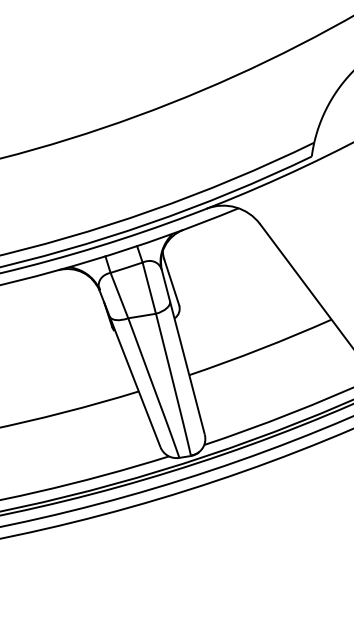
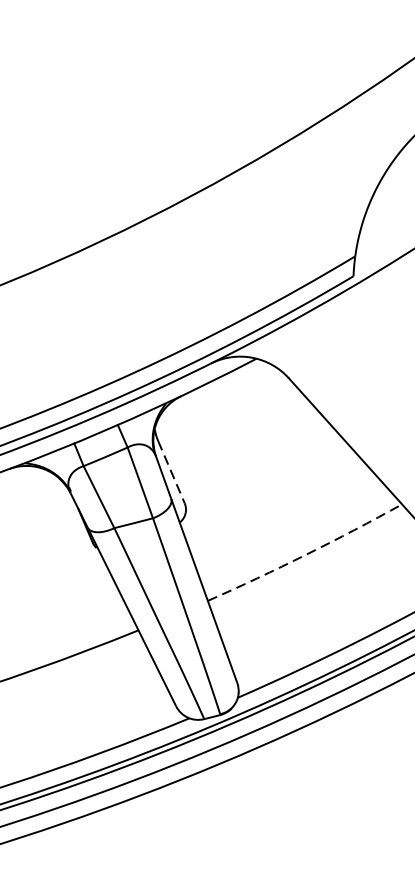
line: (171, 282) -> (170, 472), solid -> dashed
arc: (261, 348) -> (306, 554), solid -> dashed

